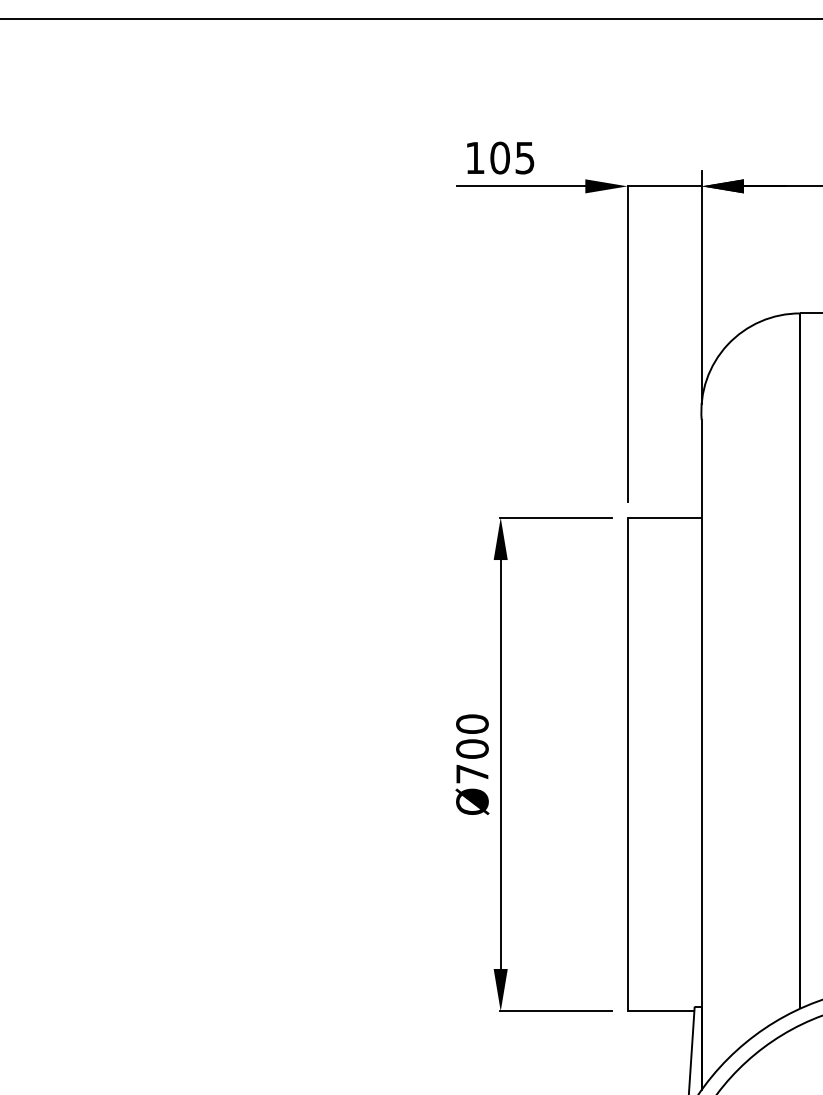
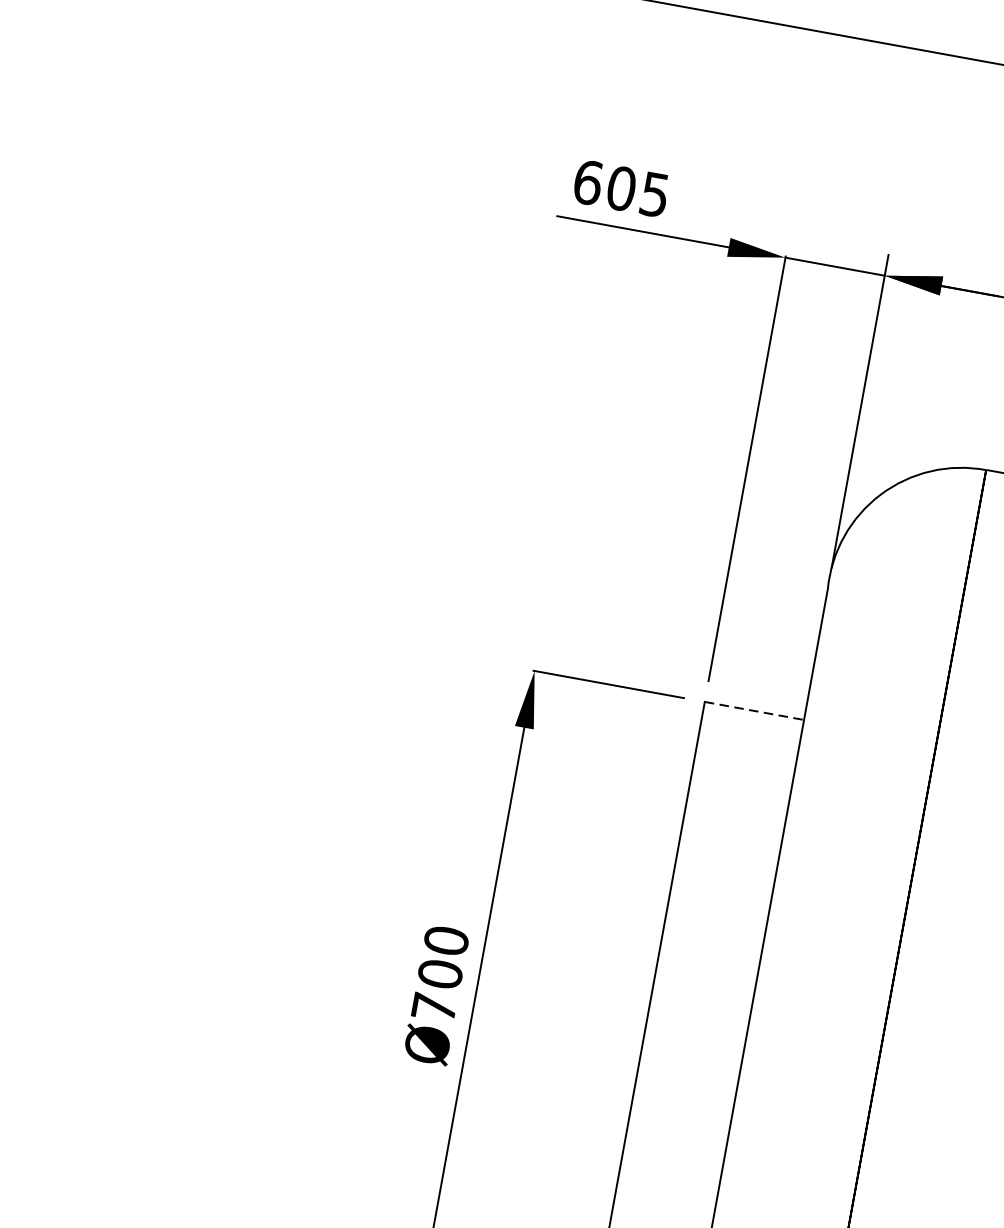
text: (475, 157) -> (588, 181), 105 -> 605
line: (665, 517) -> (755, 710), solid -> dashed

